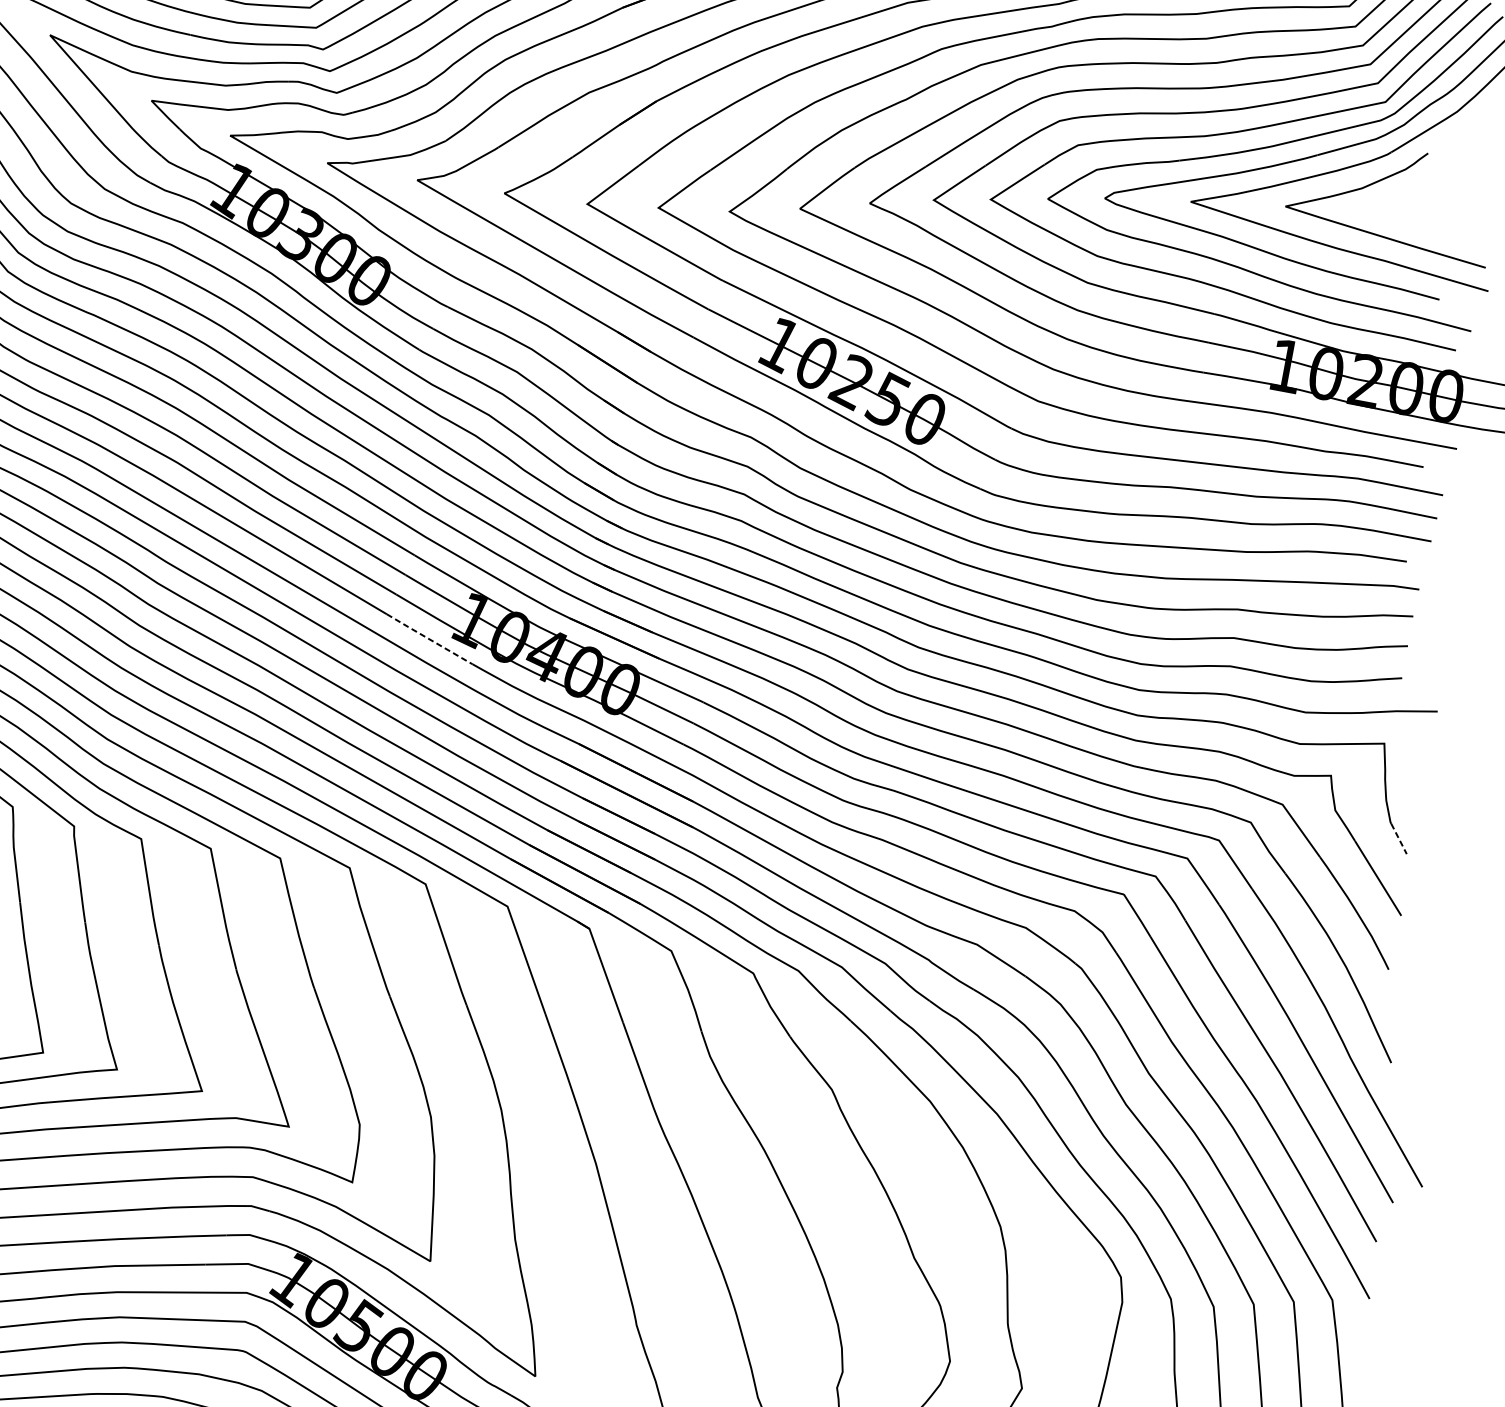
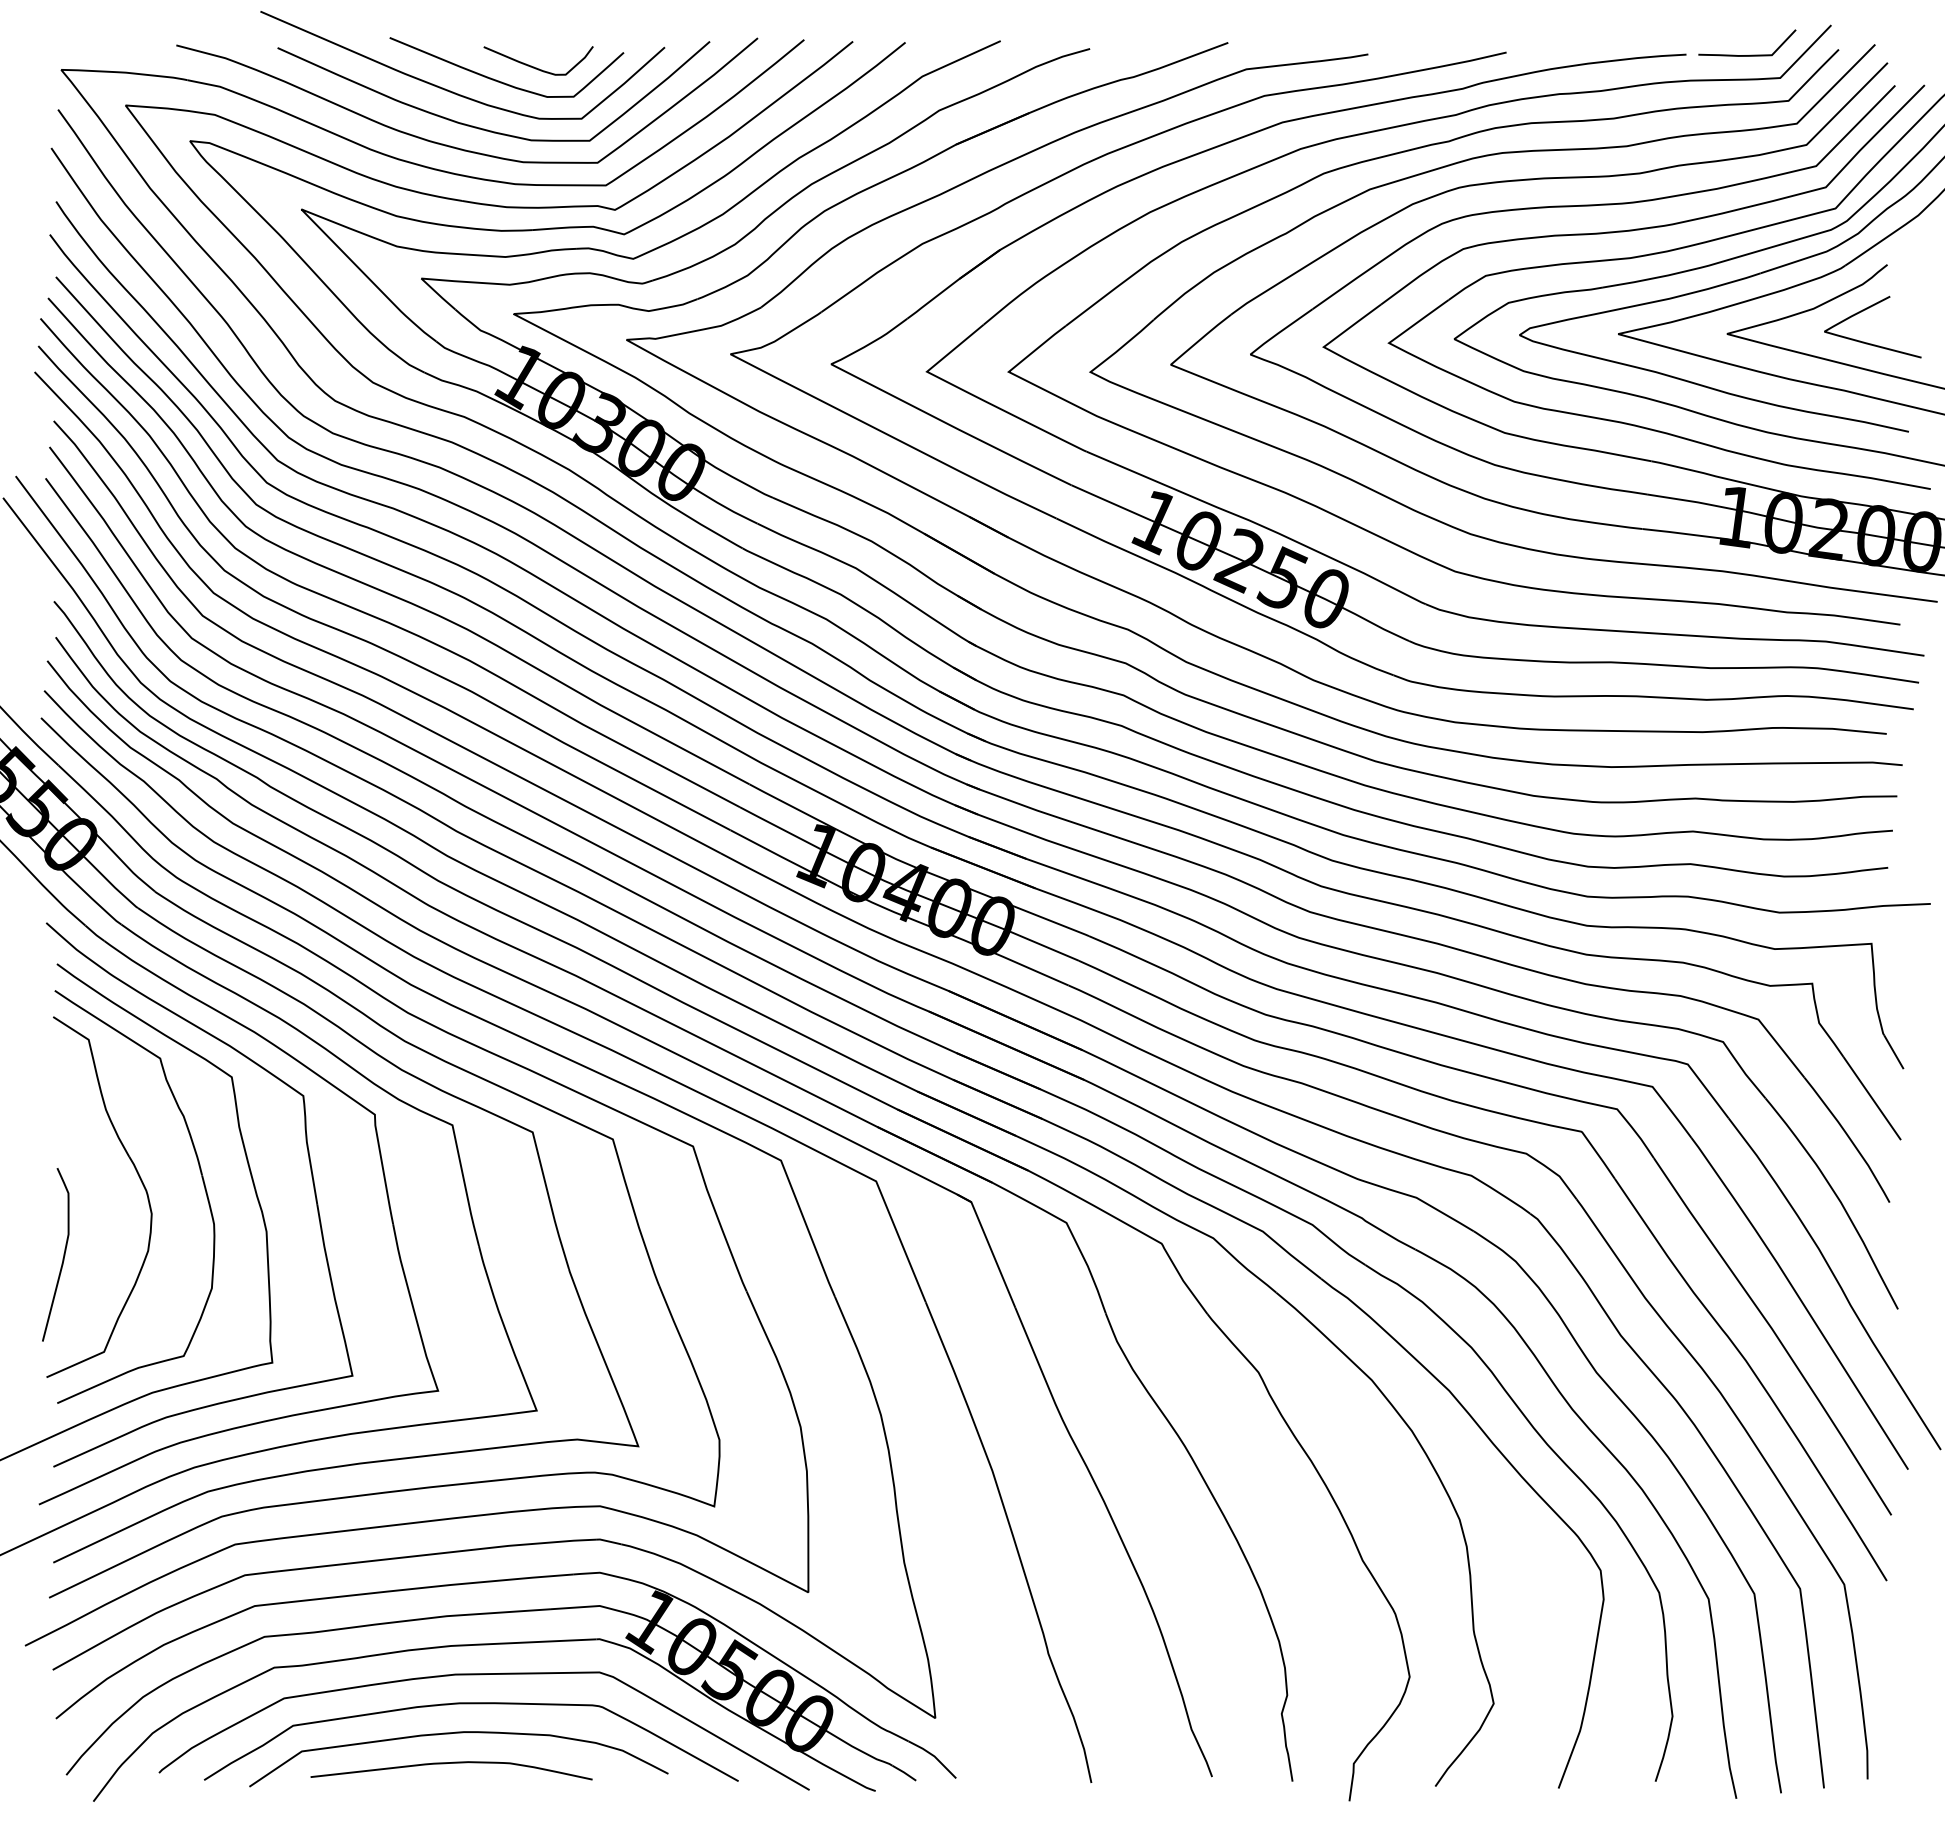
curve: (1407, 220) -> (1867, 342), added
line: (429, 640) -> (771, 880), dashed -> solid
line: (1398, 839) -> (1893, 1052), dashed -> solid

